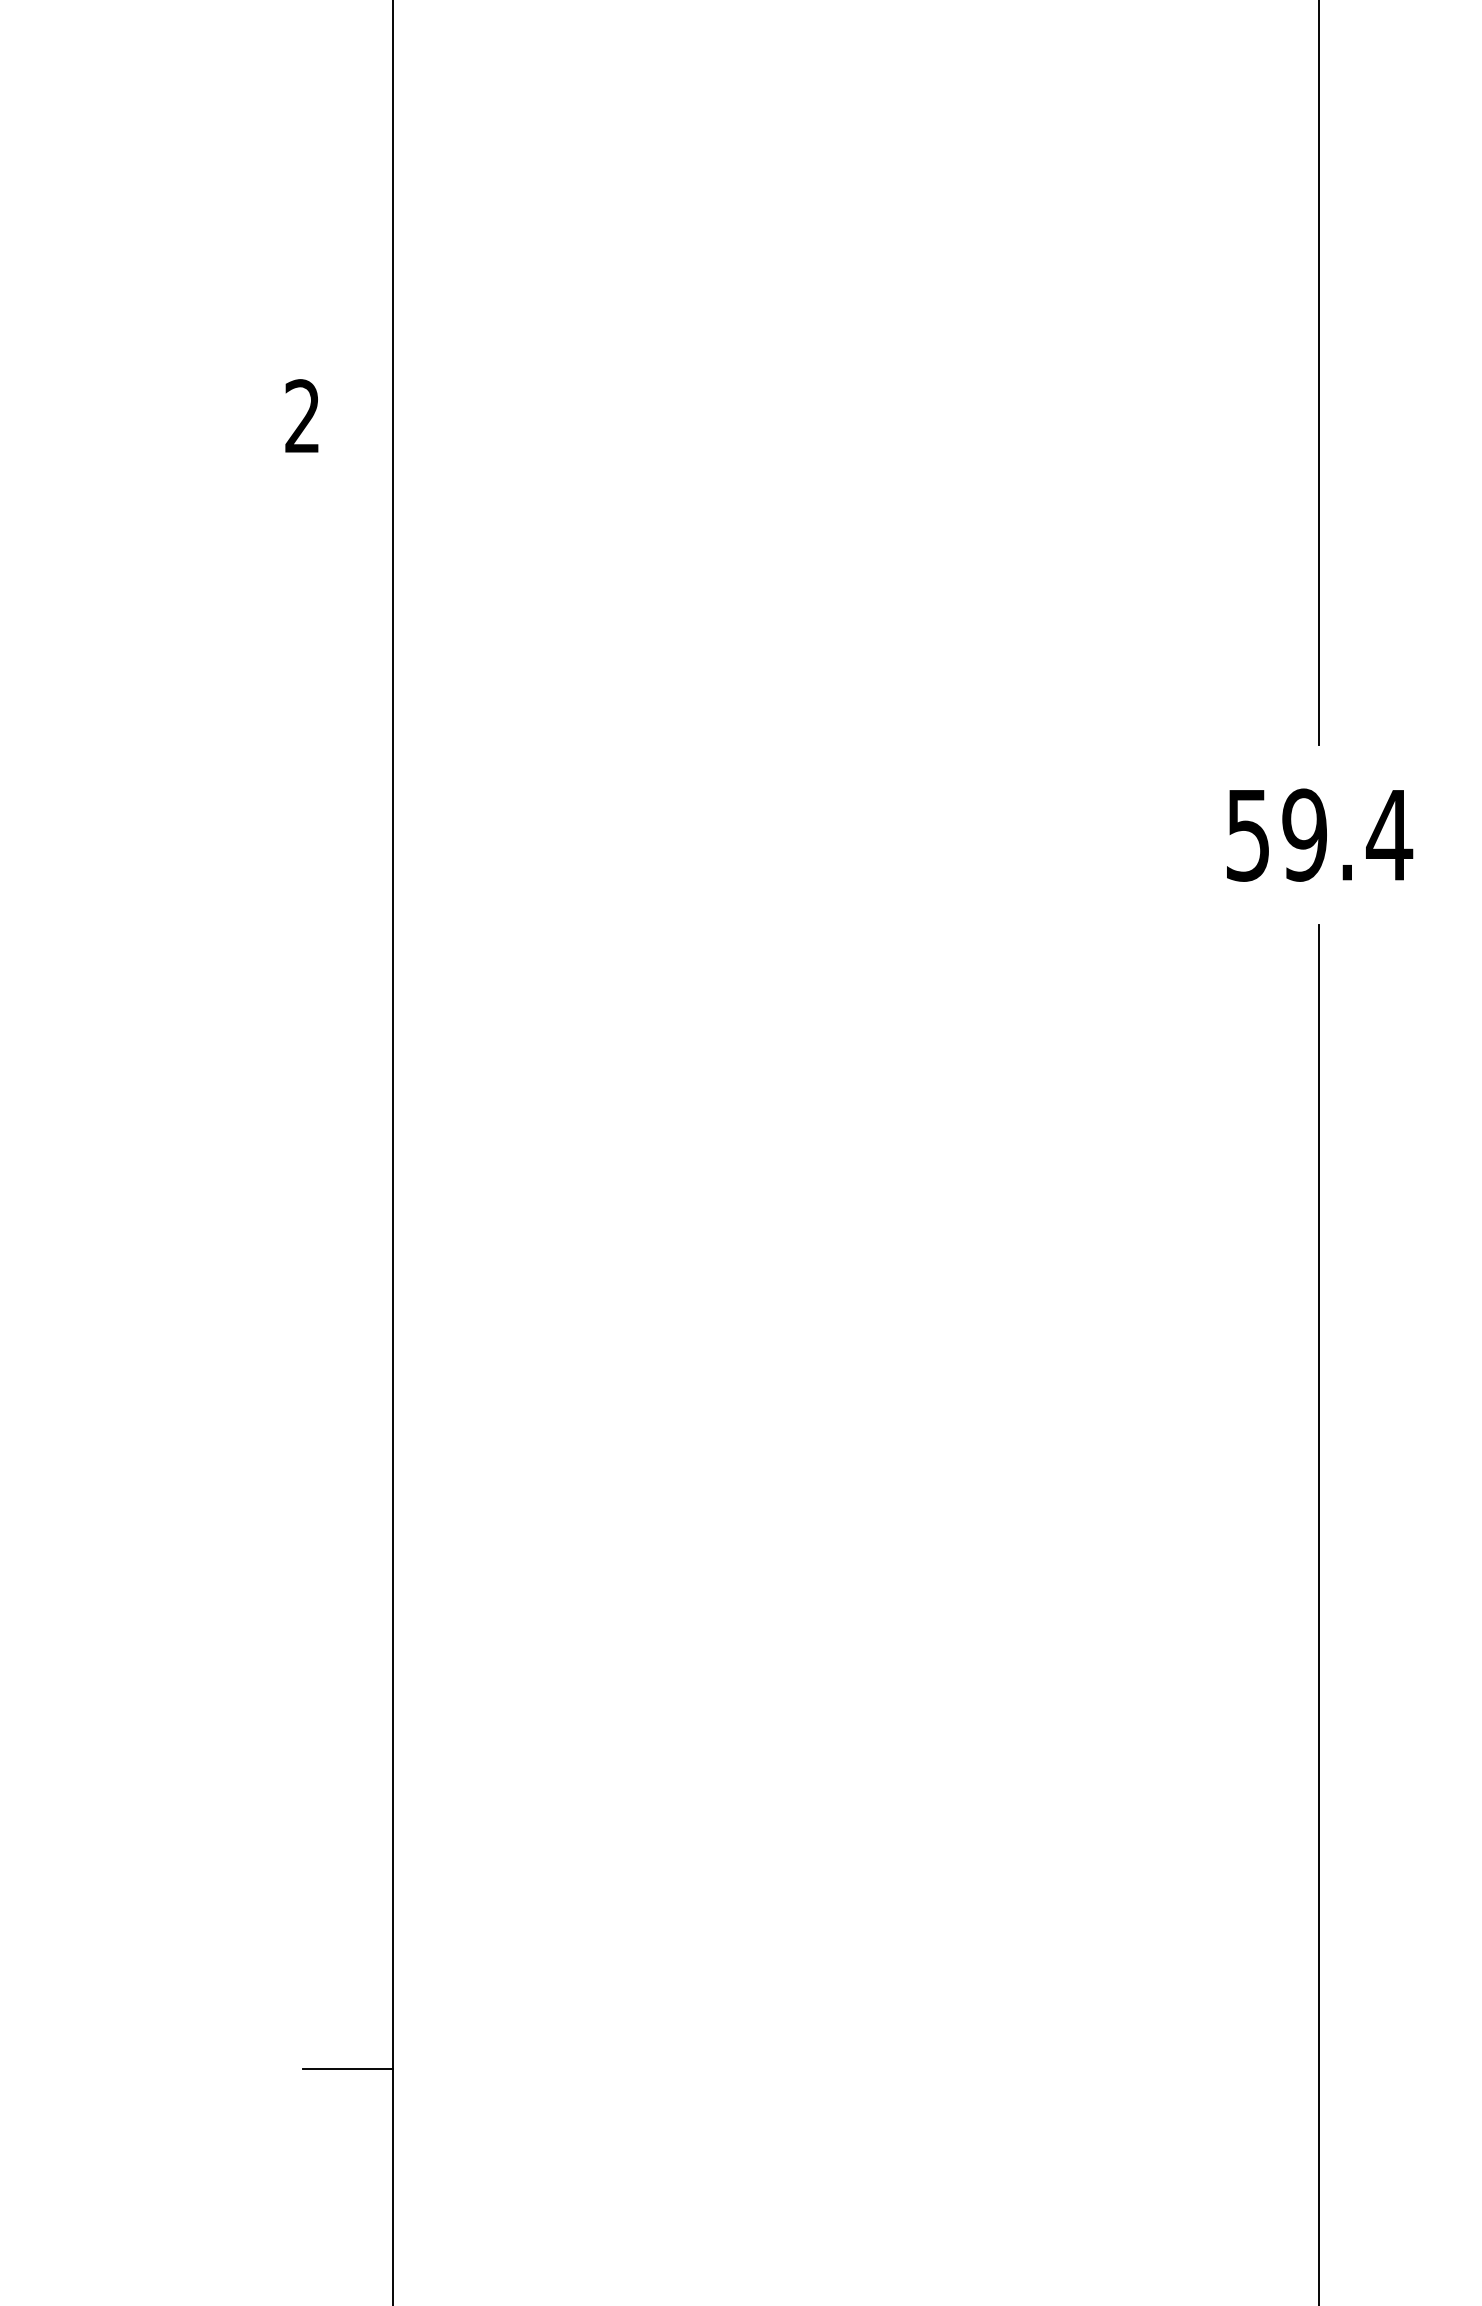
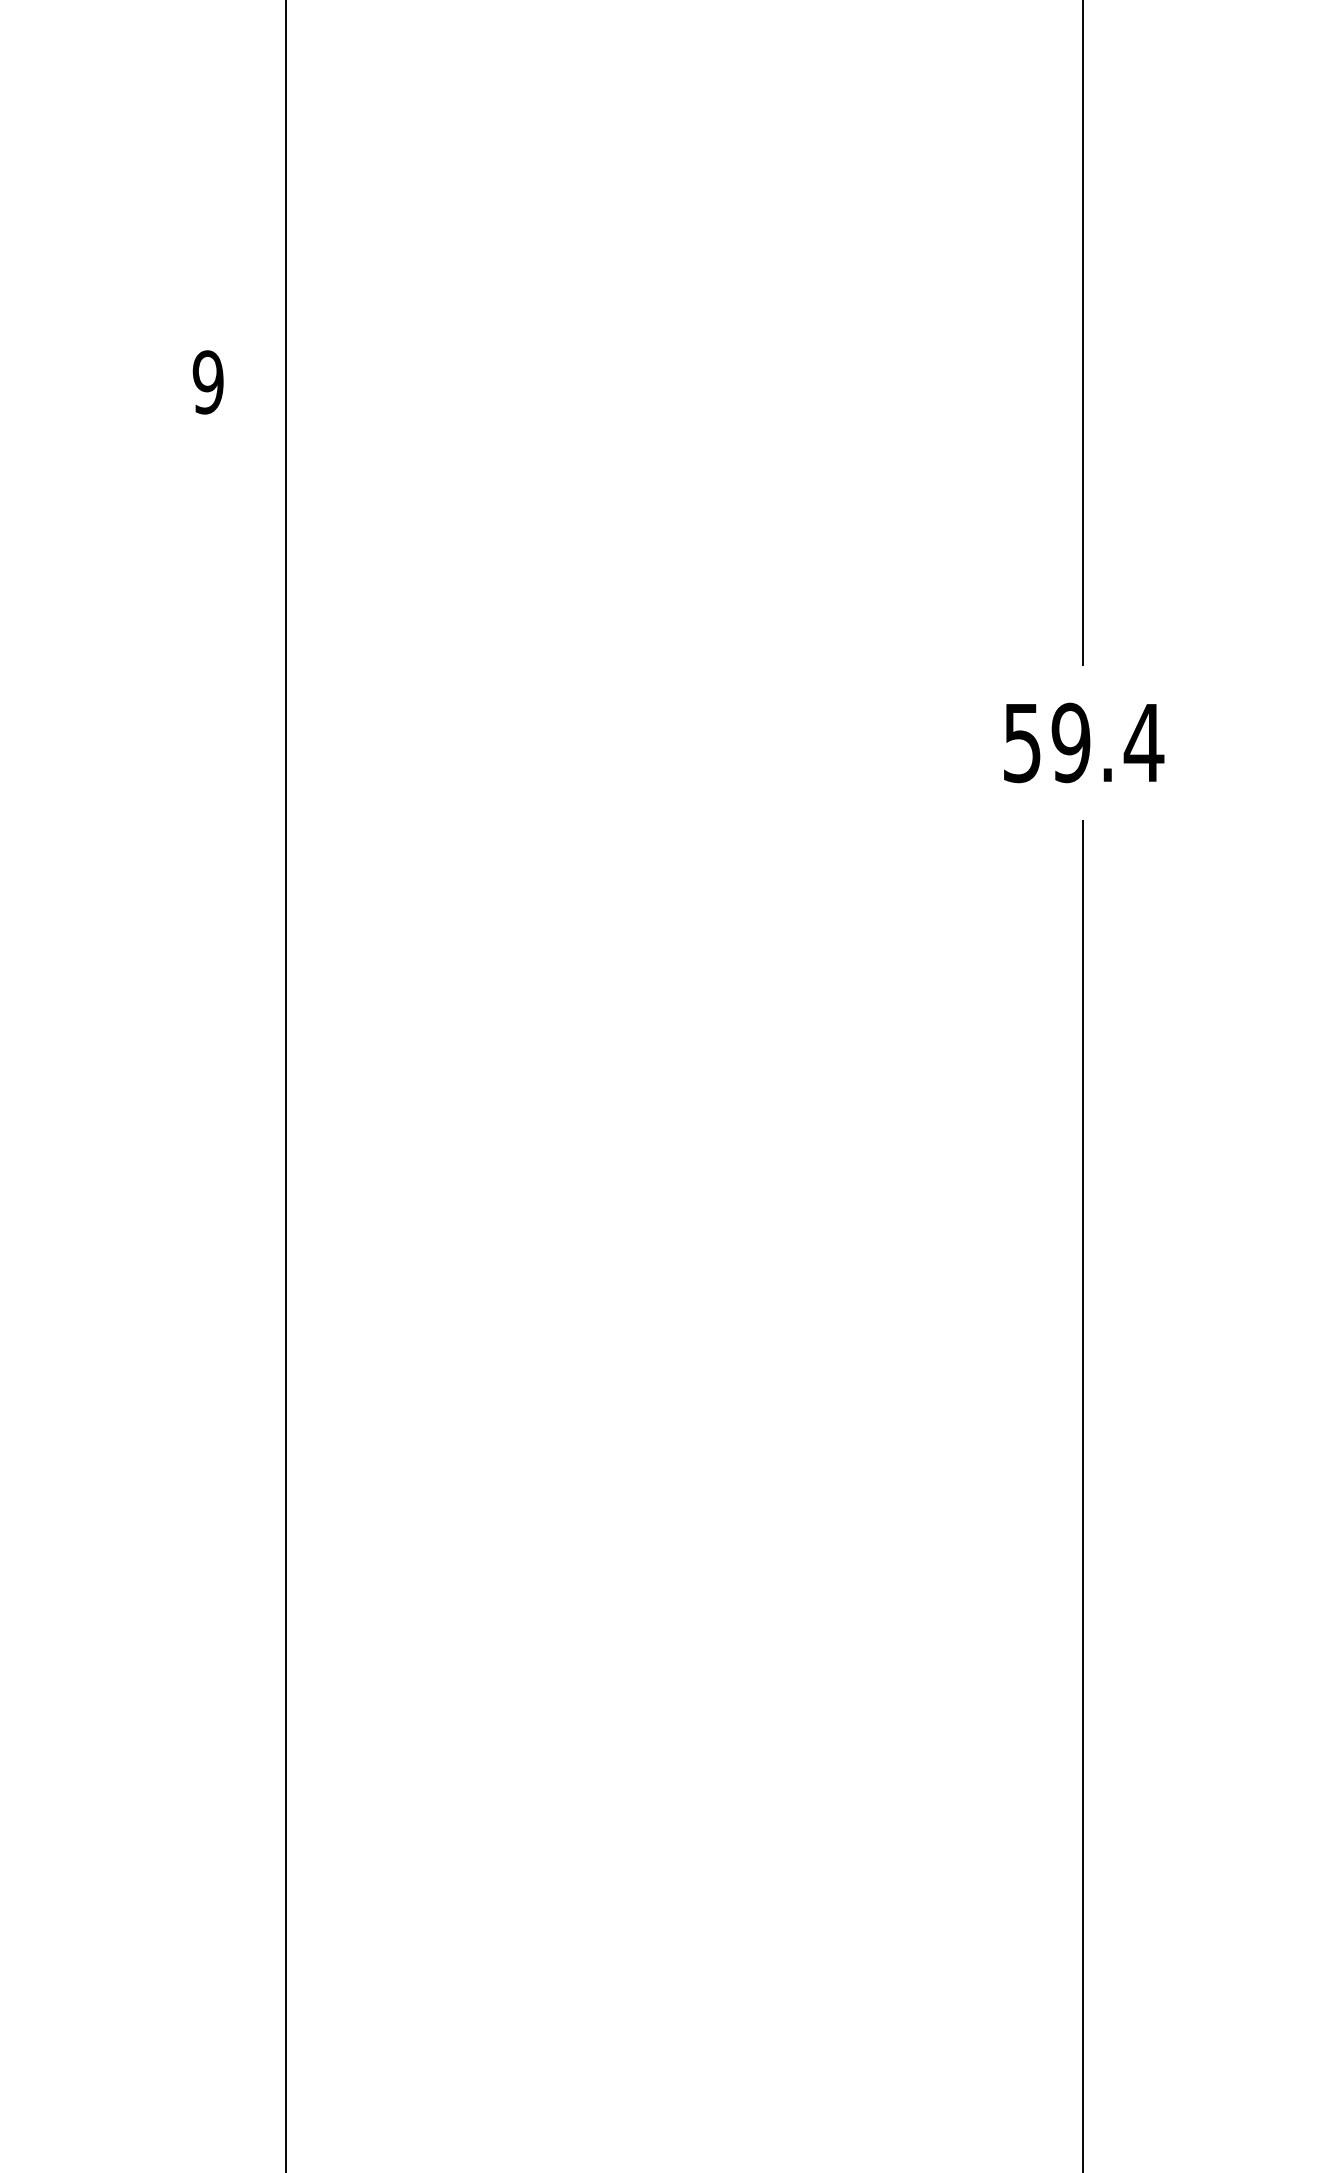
text: (301, 416) -> (207, 382), 2 -> 9
line: (348, 2069) -> (247, 1805), removed

